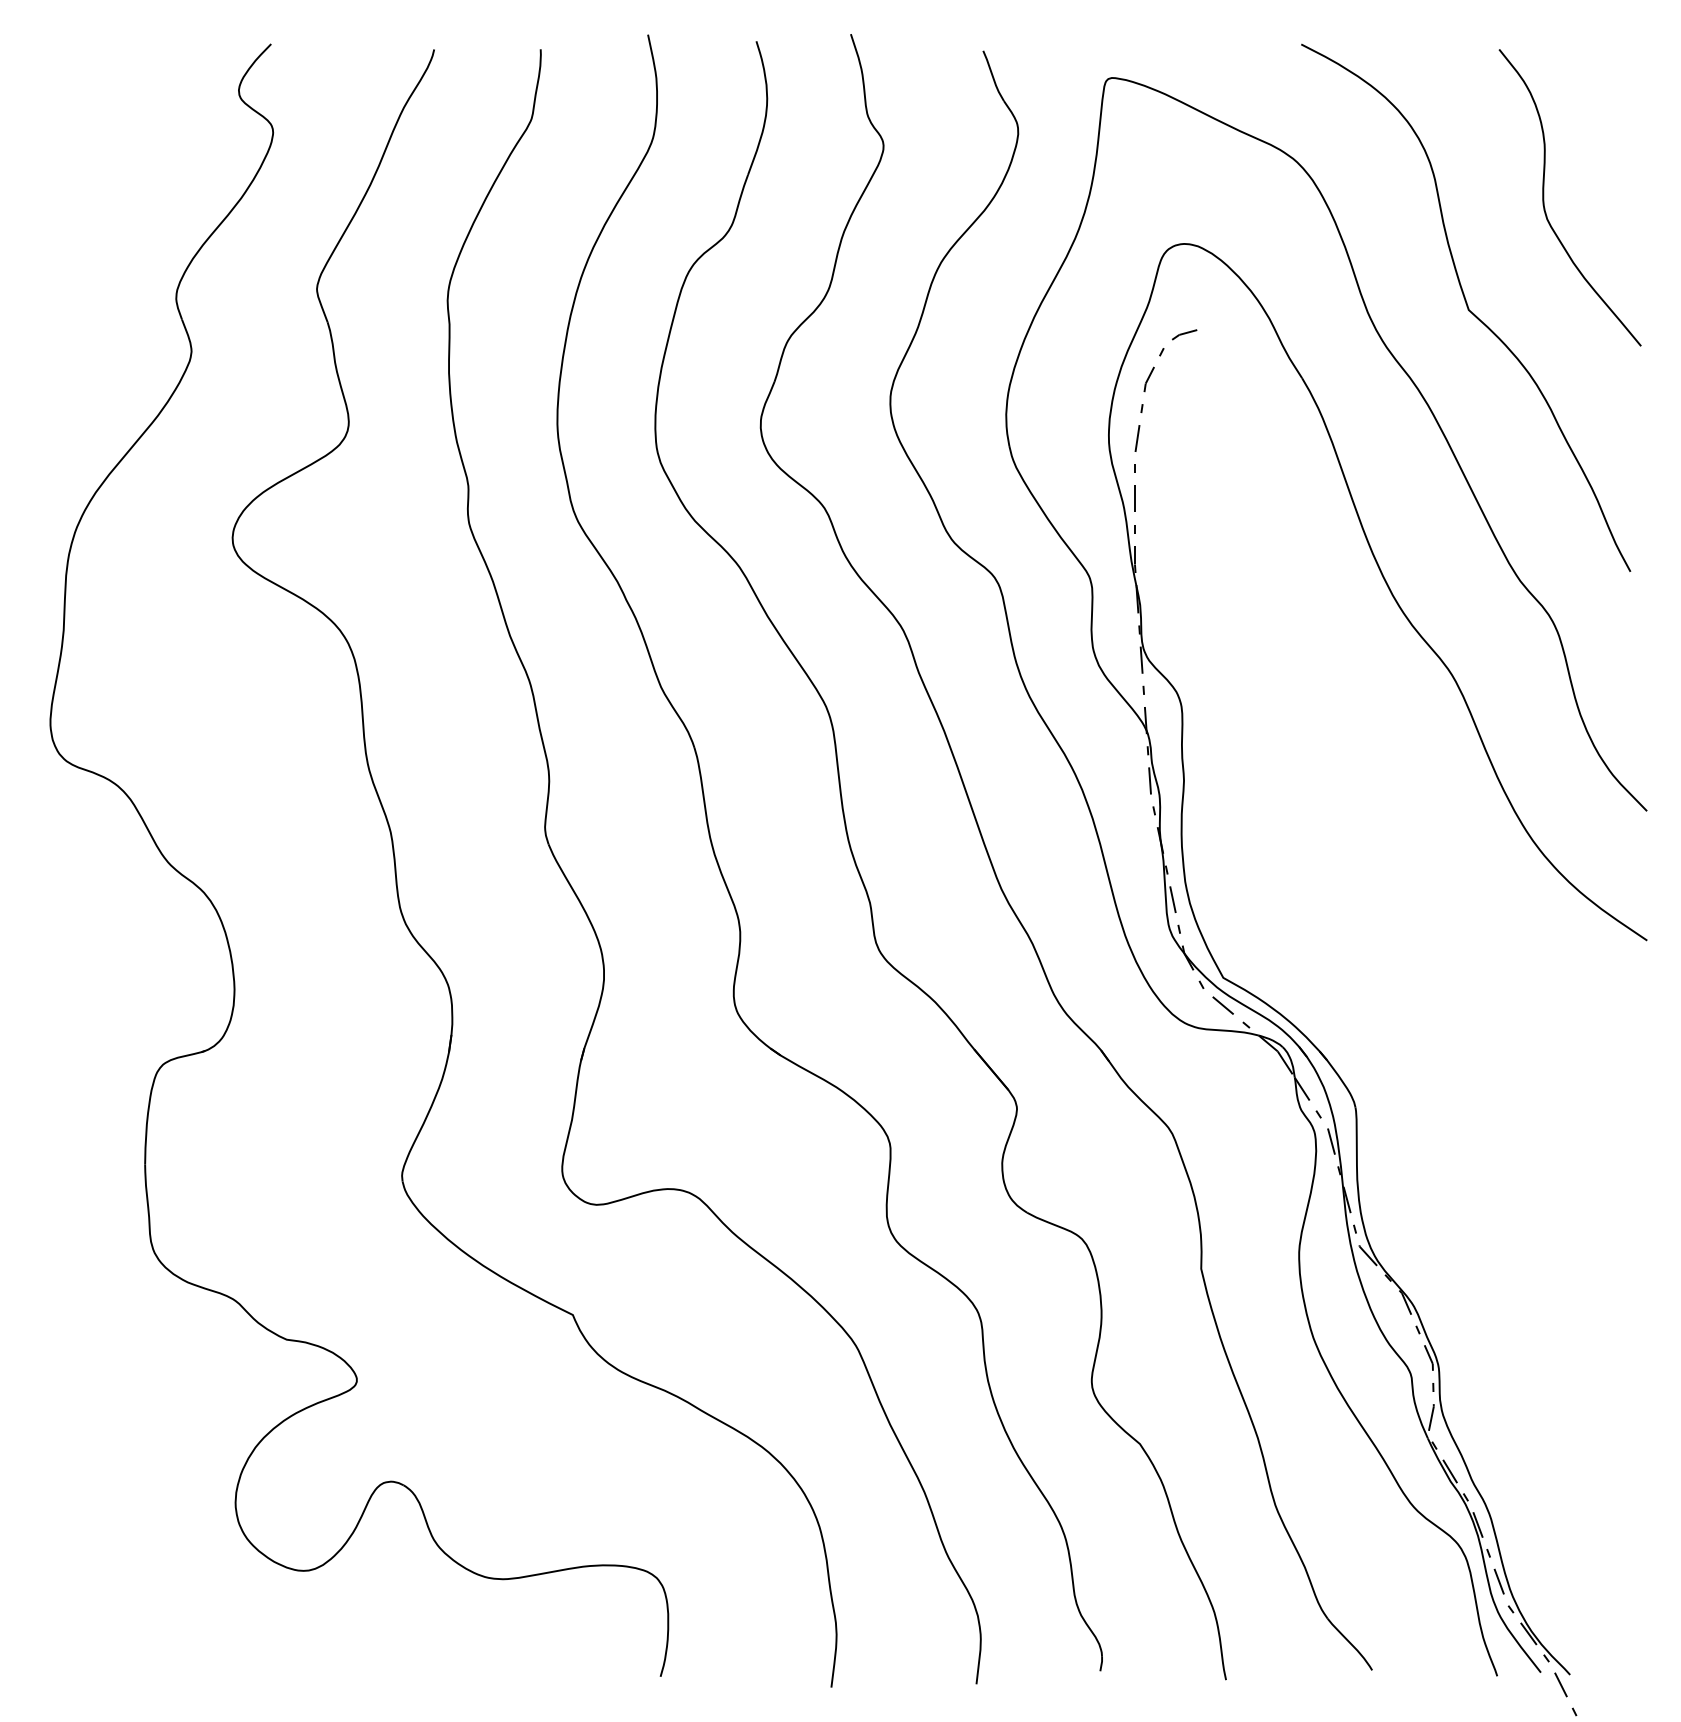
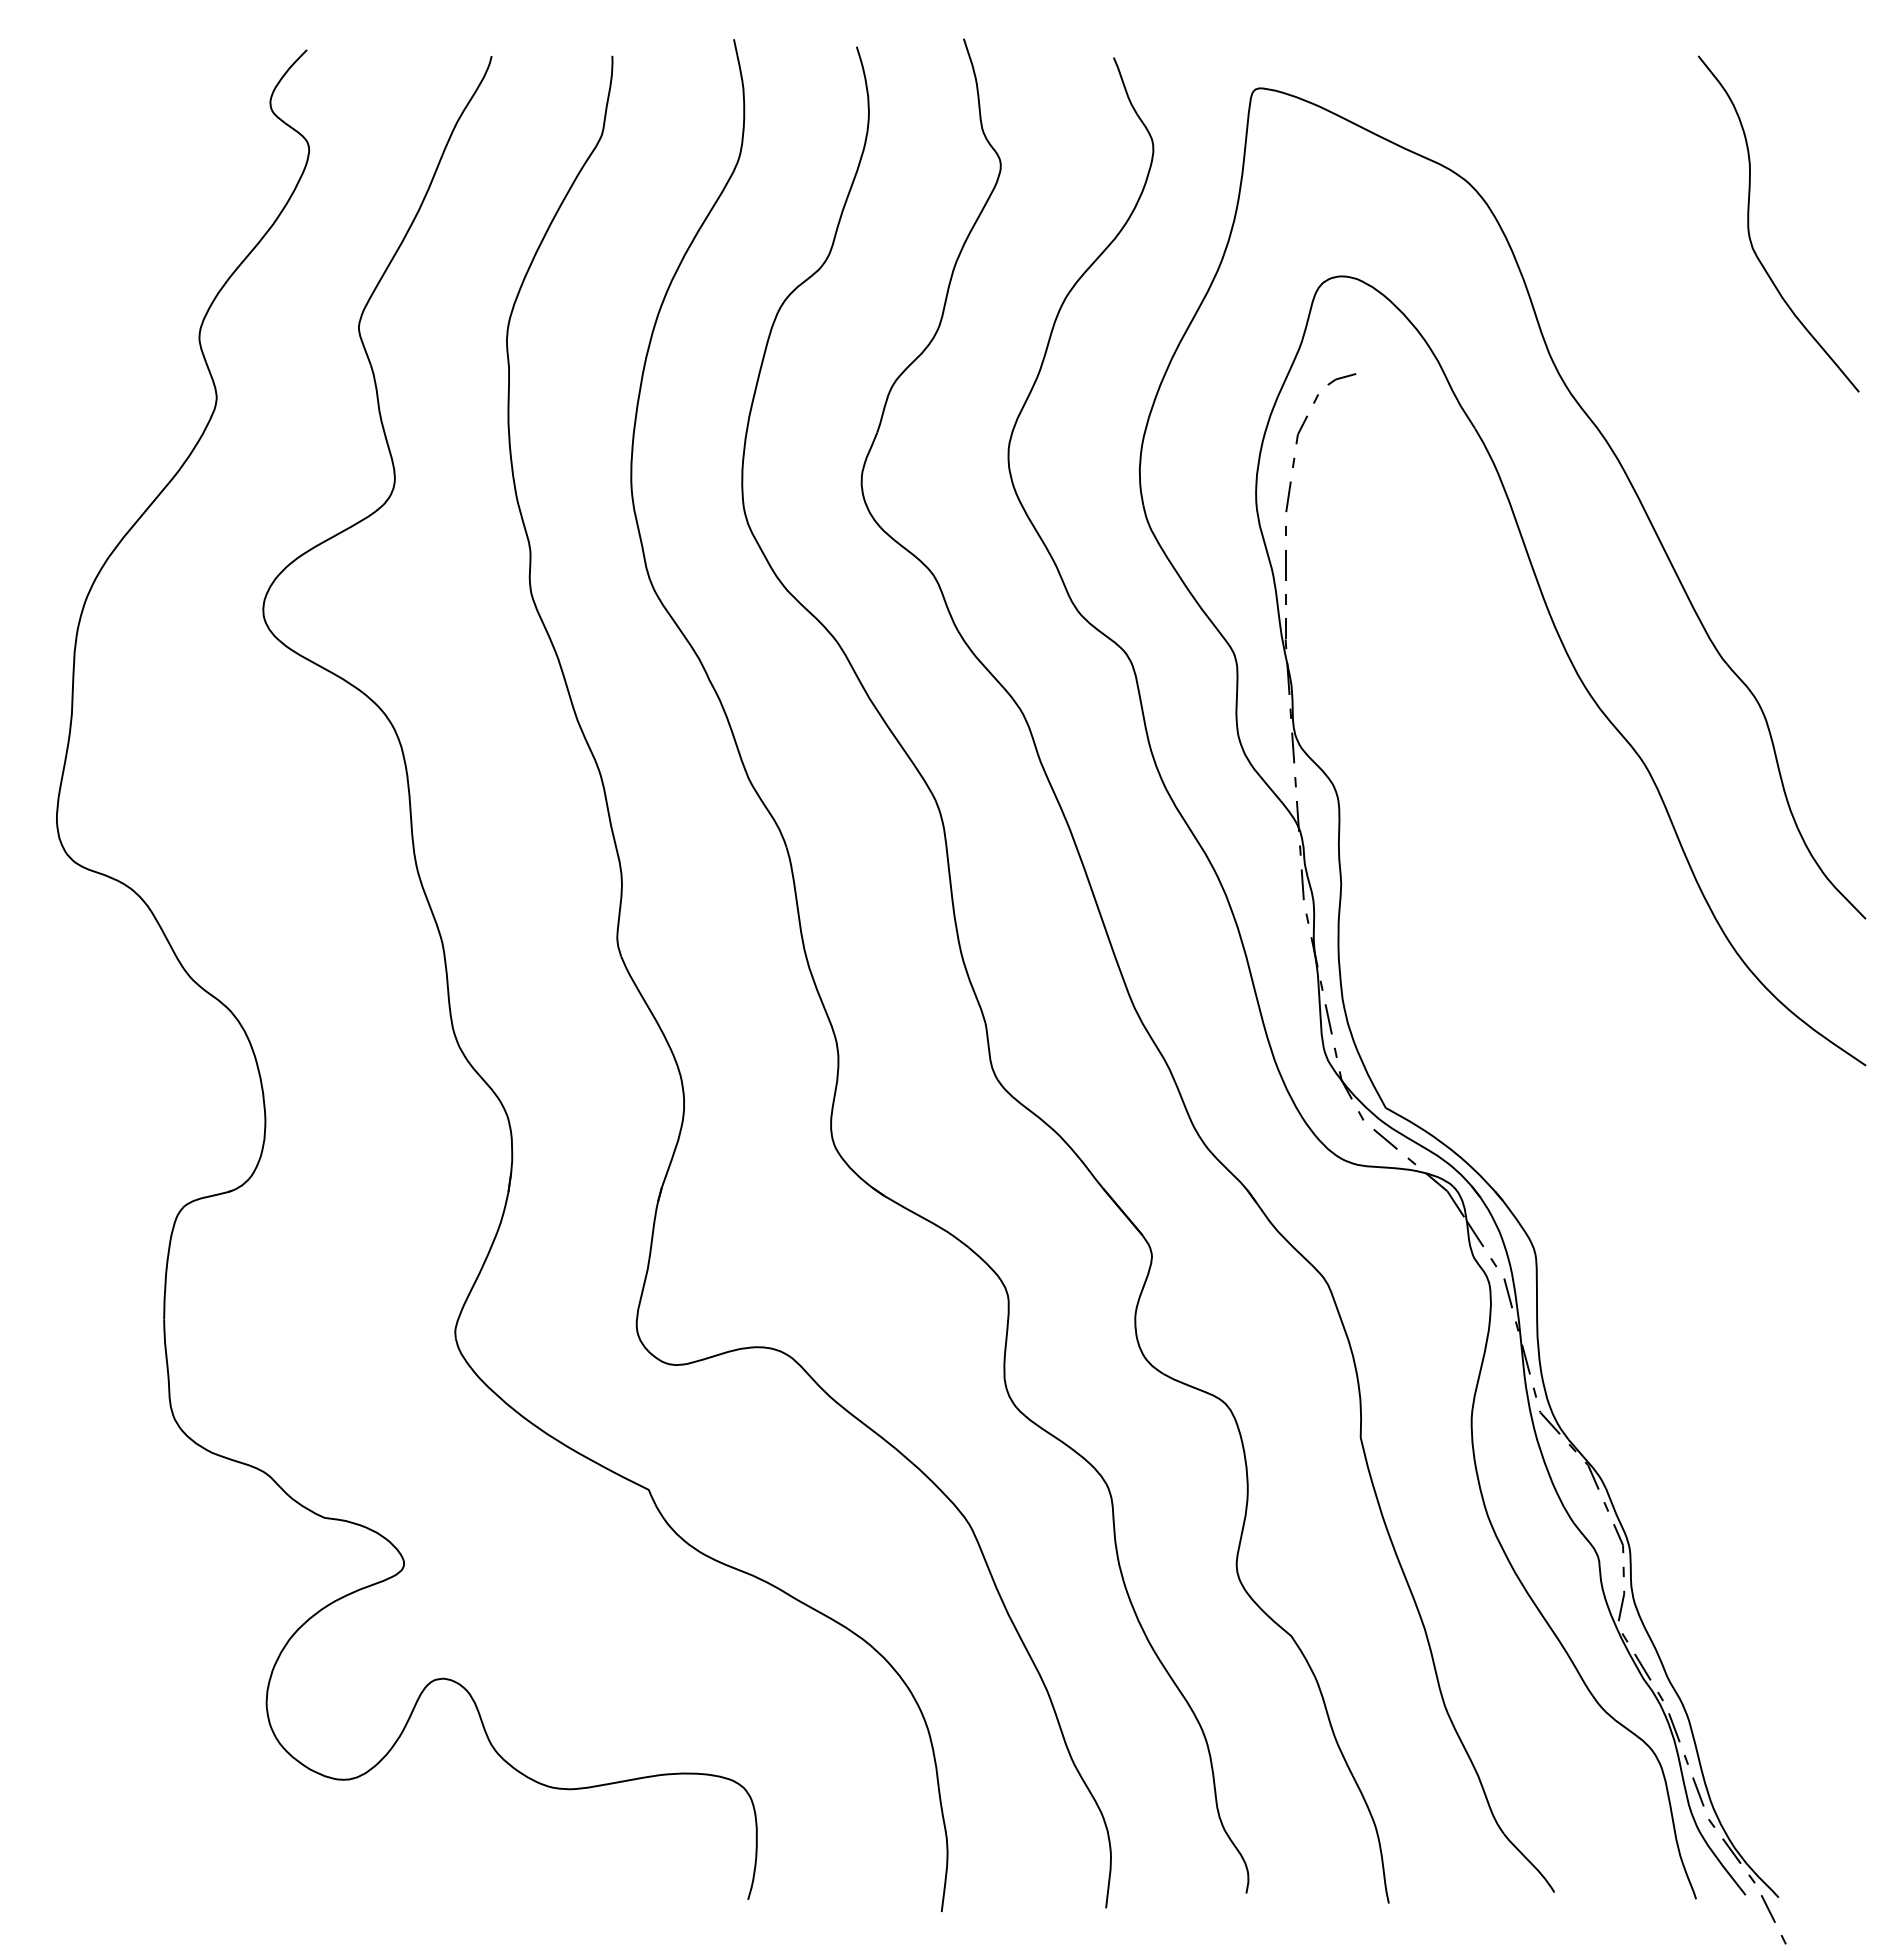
curve: (1466, 306) -> (1661, 347), removed

